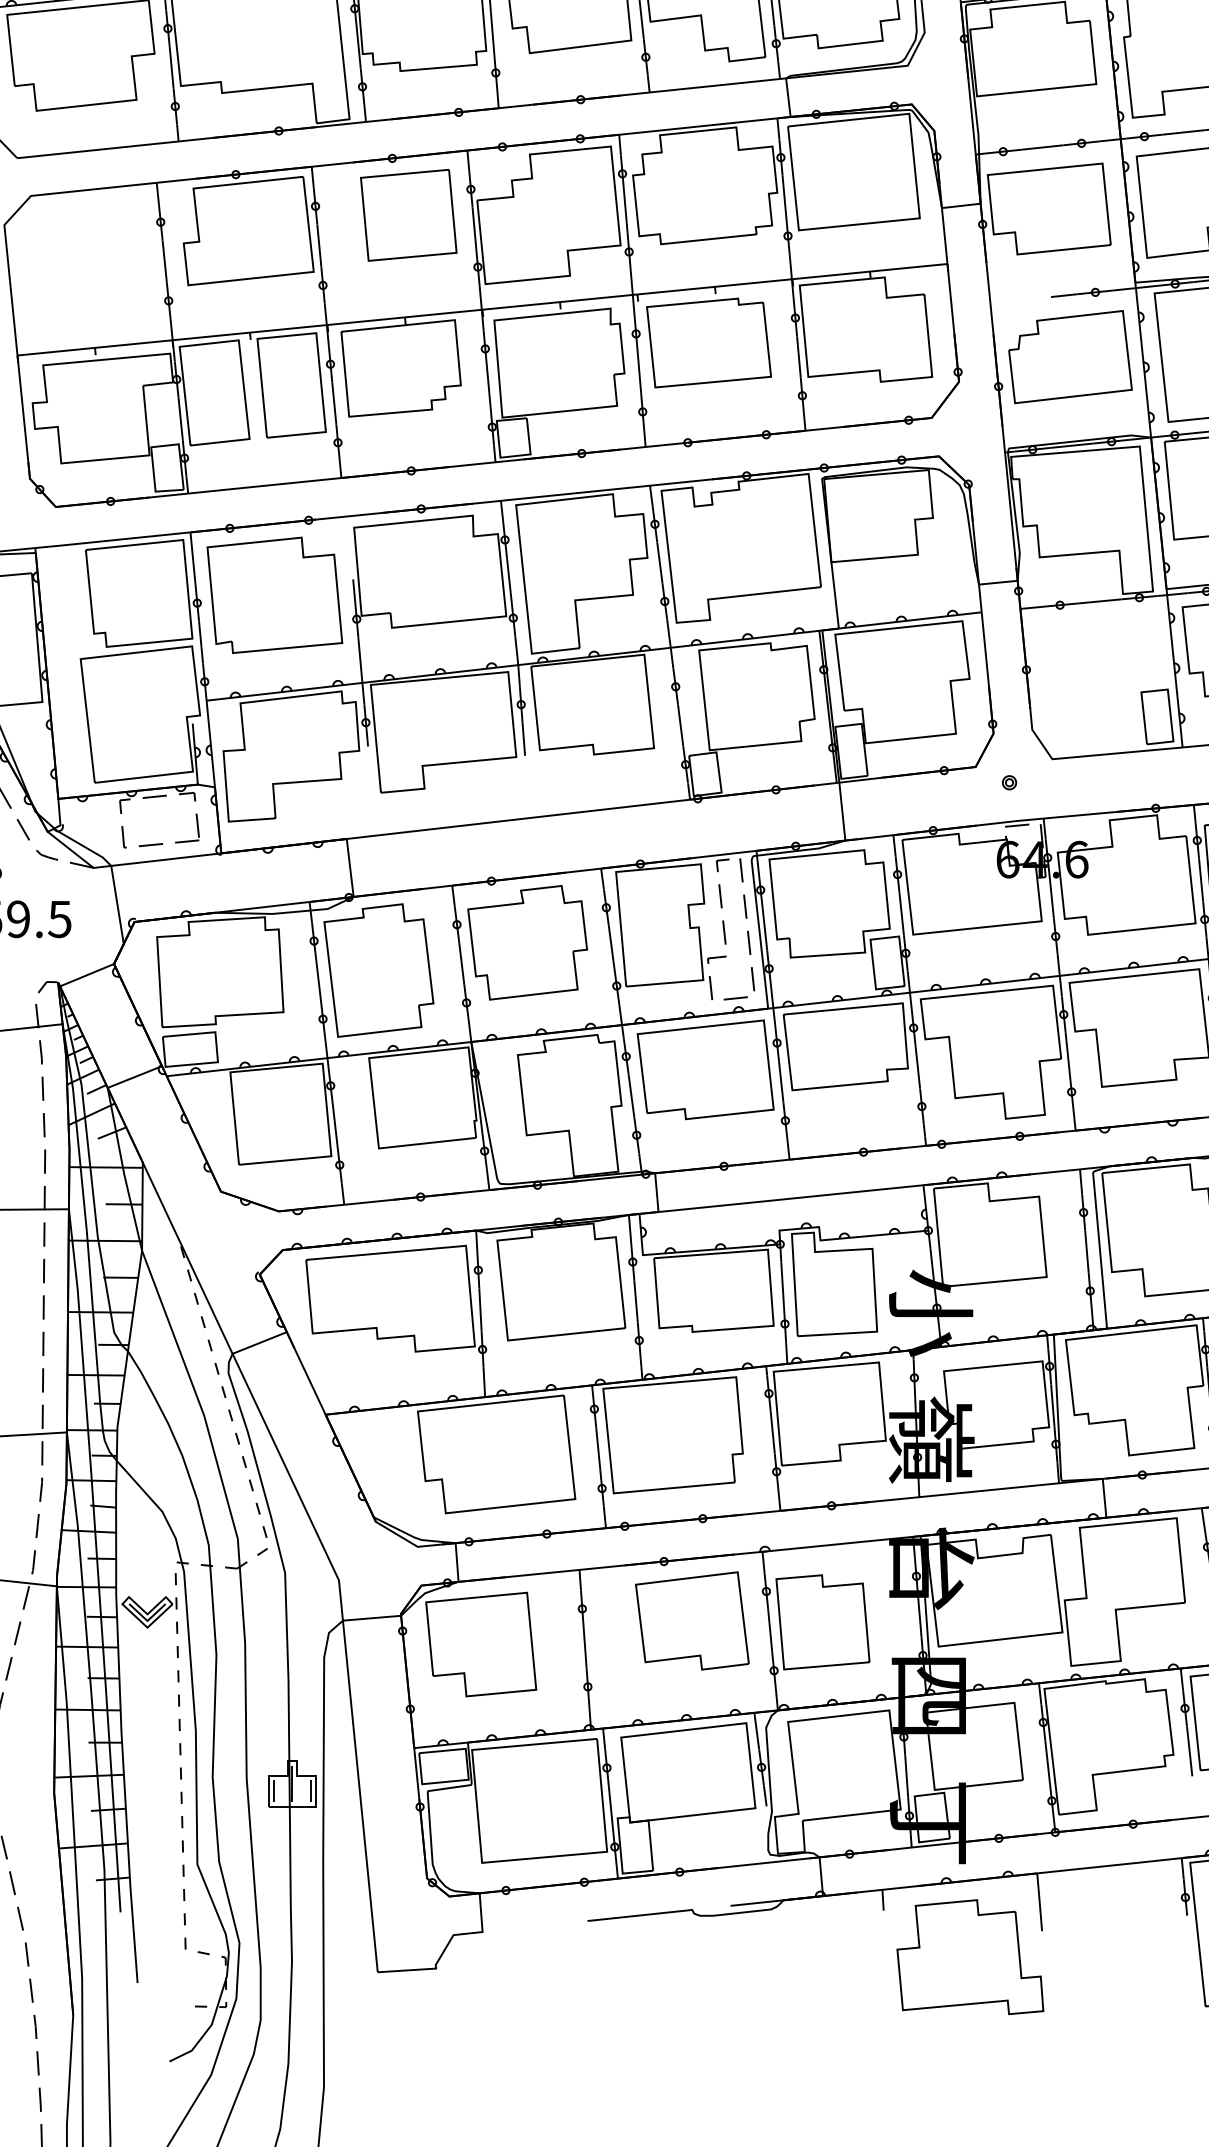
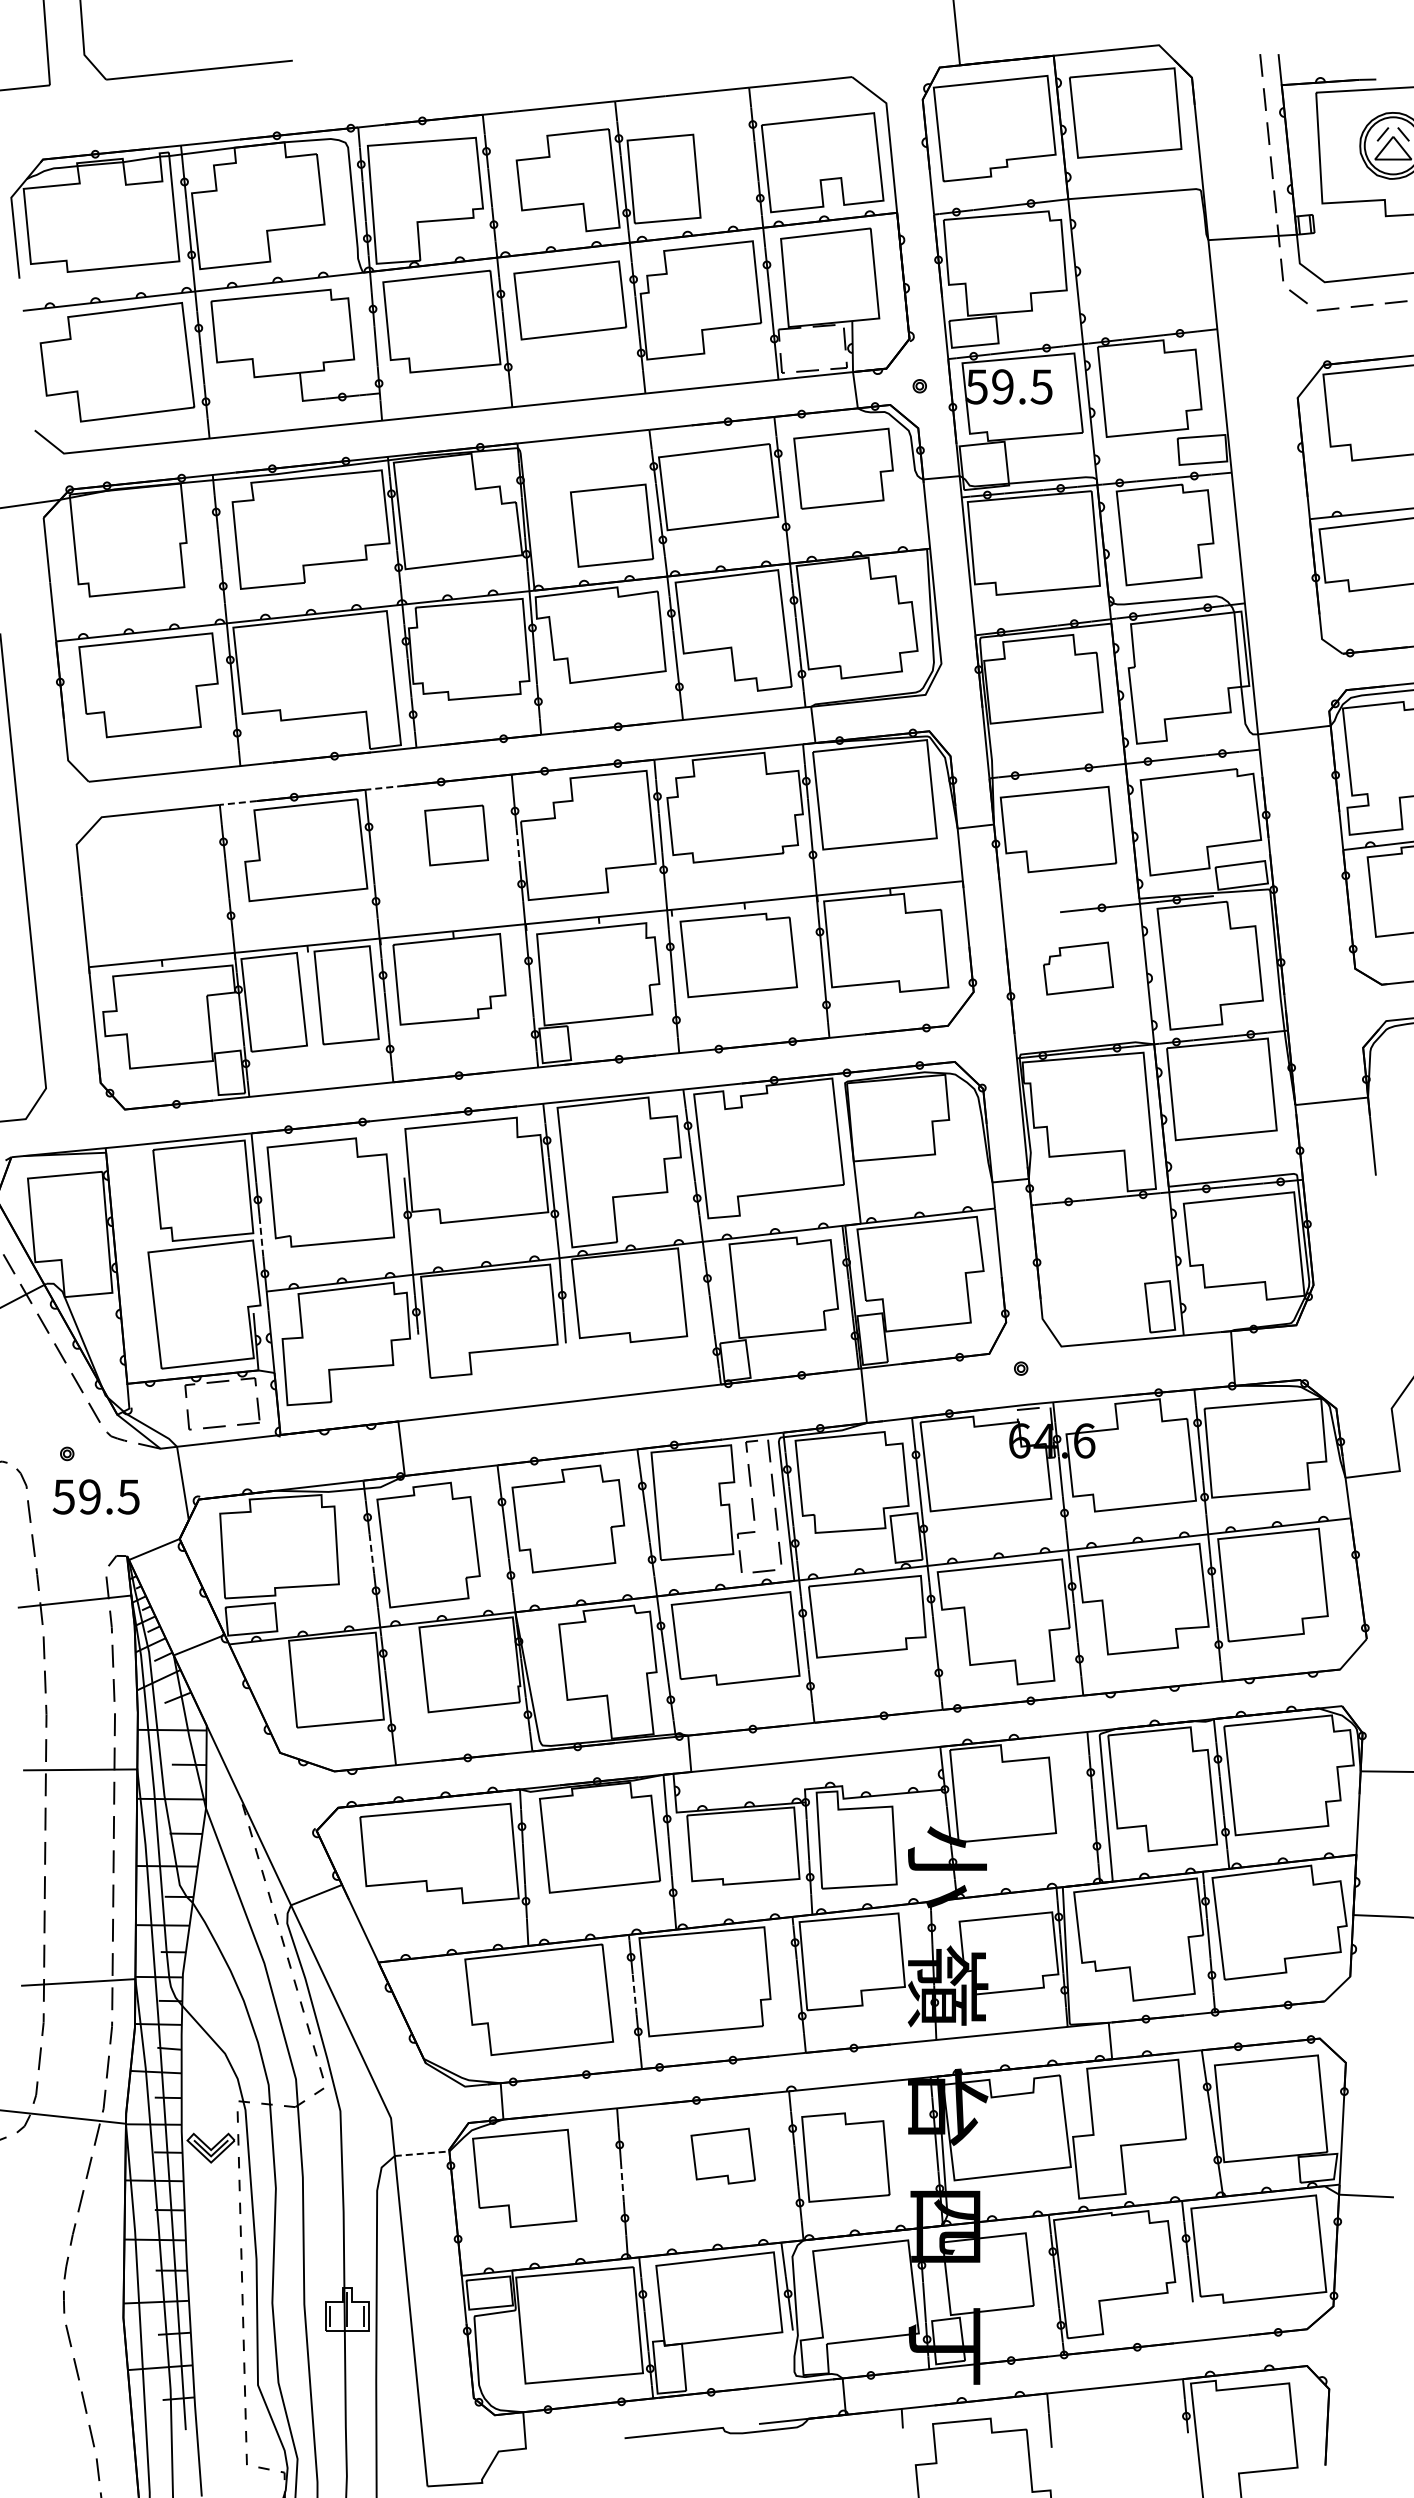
line: (332, 164) -> (384, 787), solid -> dashed
line: (176, 181) -> (238, 803), solid -> dashed
part: (408, 215) -> (456, 835), size x0.7
line: (474, 228) -> (518, 847), solid -> dashed
part: (1070, 356) -> (1078, 968), size x0.6
line: (201, 642) -> (261, 1236), solid -> dashed
line: (318, 980) -> (371, 1554), solid -> dashed
line: (598, 1448) -> (634, 1994), solid -> dashed
line: (372, 1617) -> (422, 2153), solid -> dashed
part: (692, 1620) -> (723, 2155), size x0.6
line: (585, 1647) -> (622, 2181), solid -> dashed

